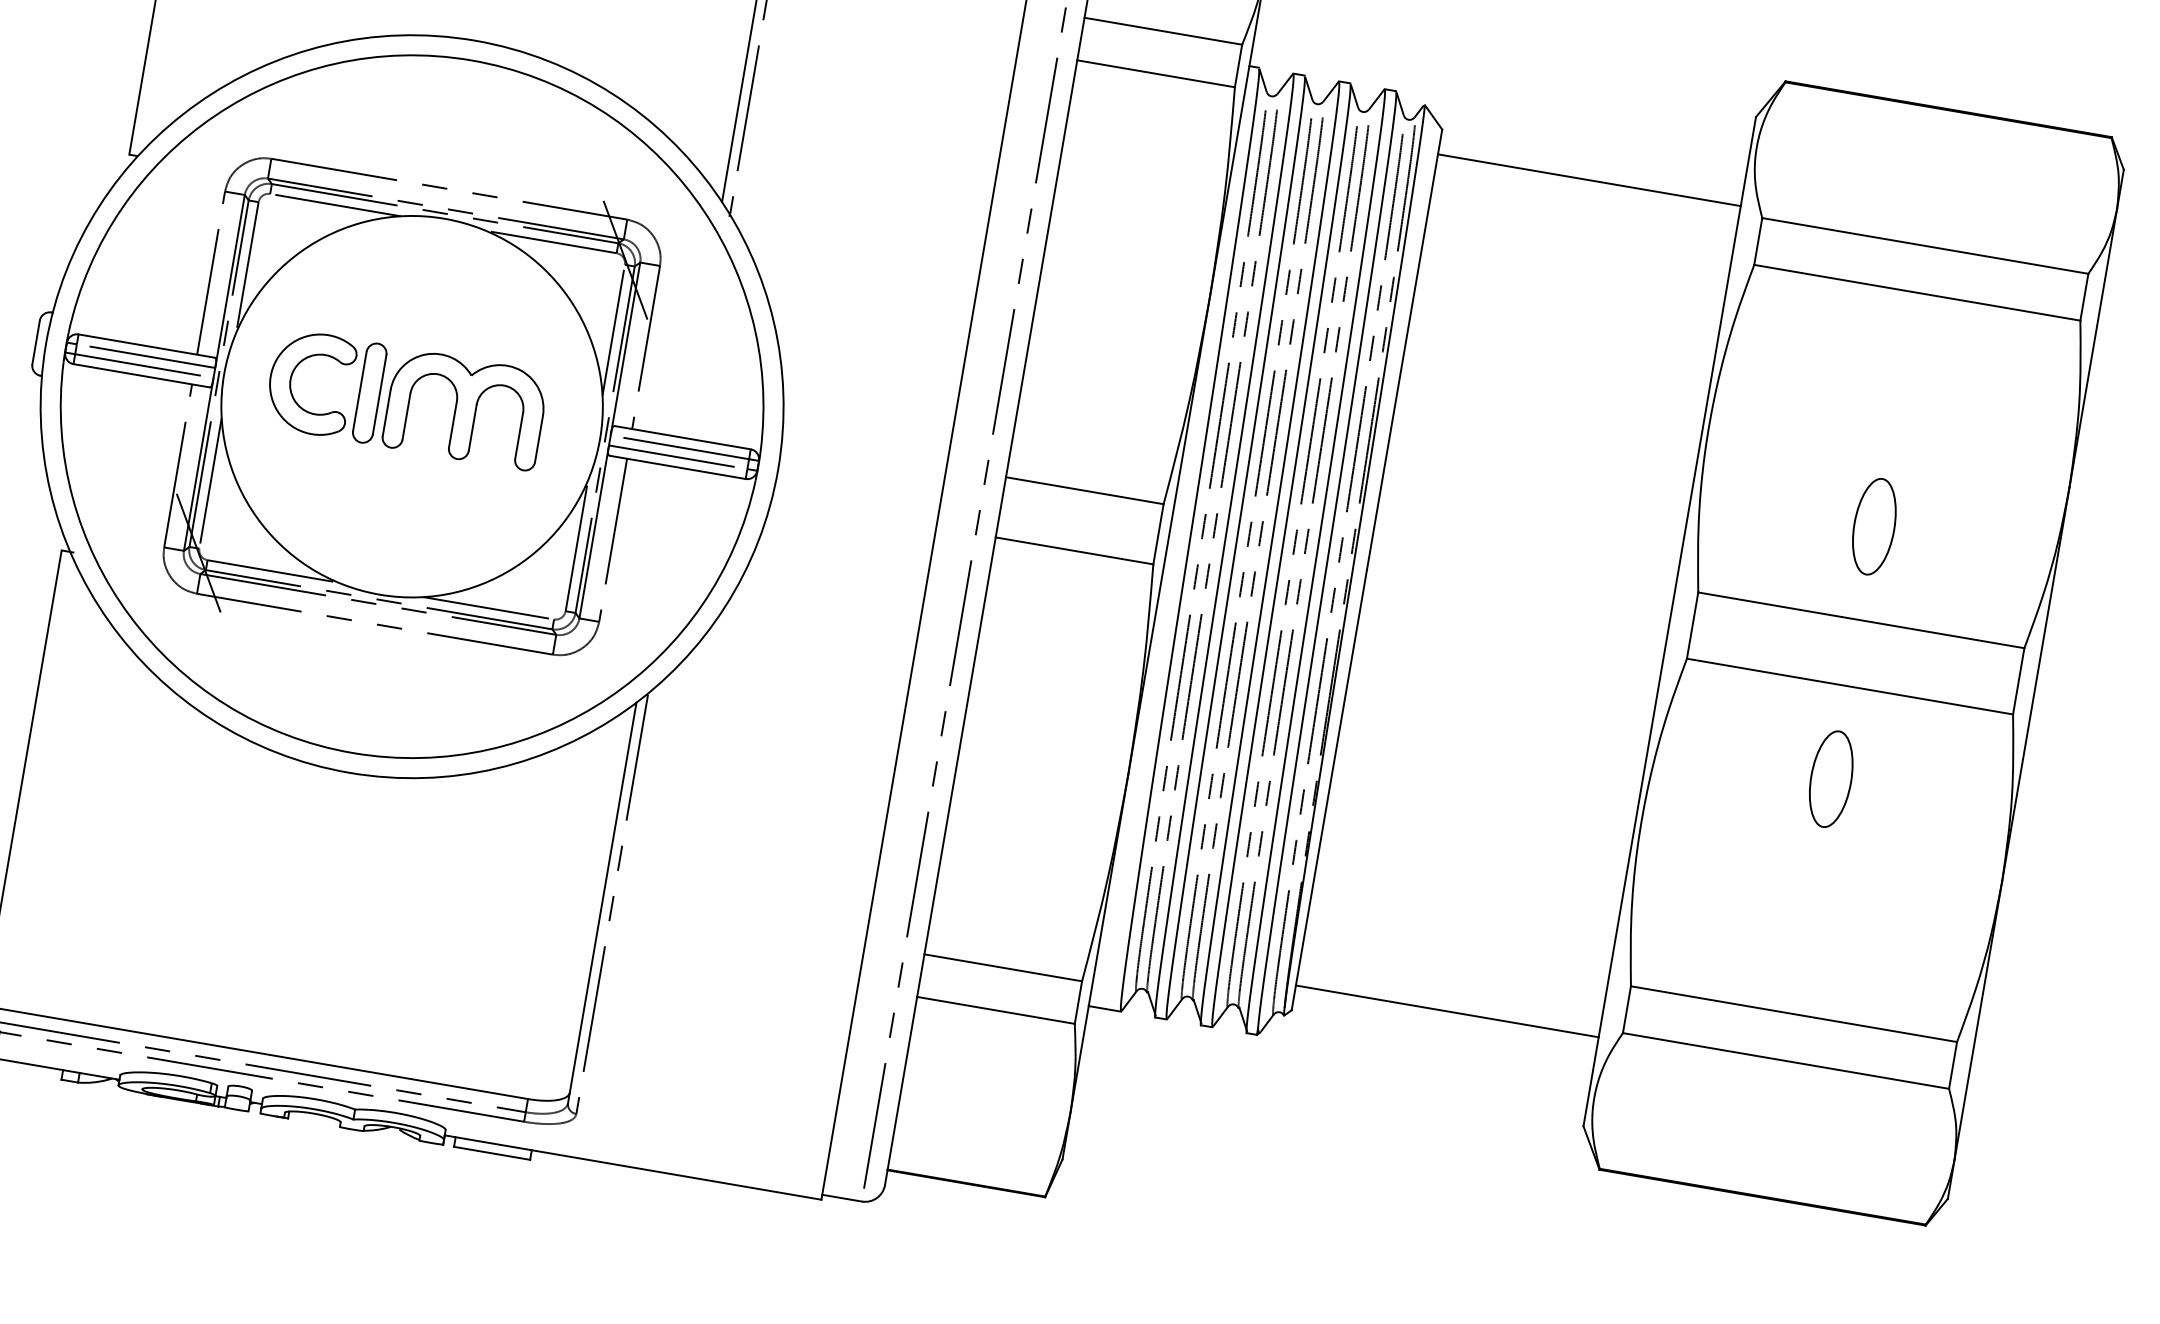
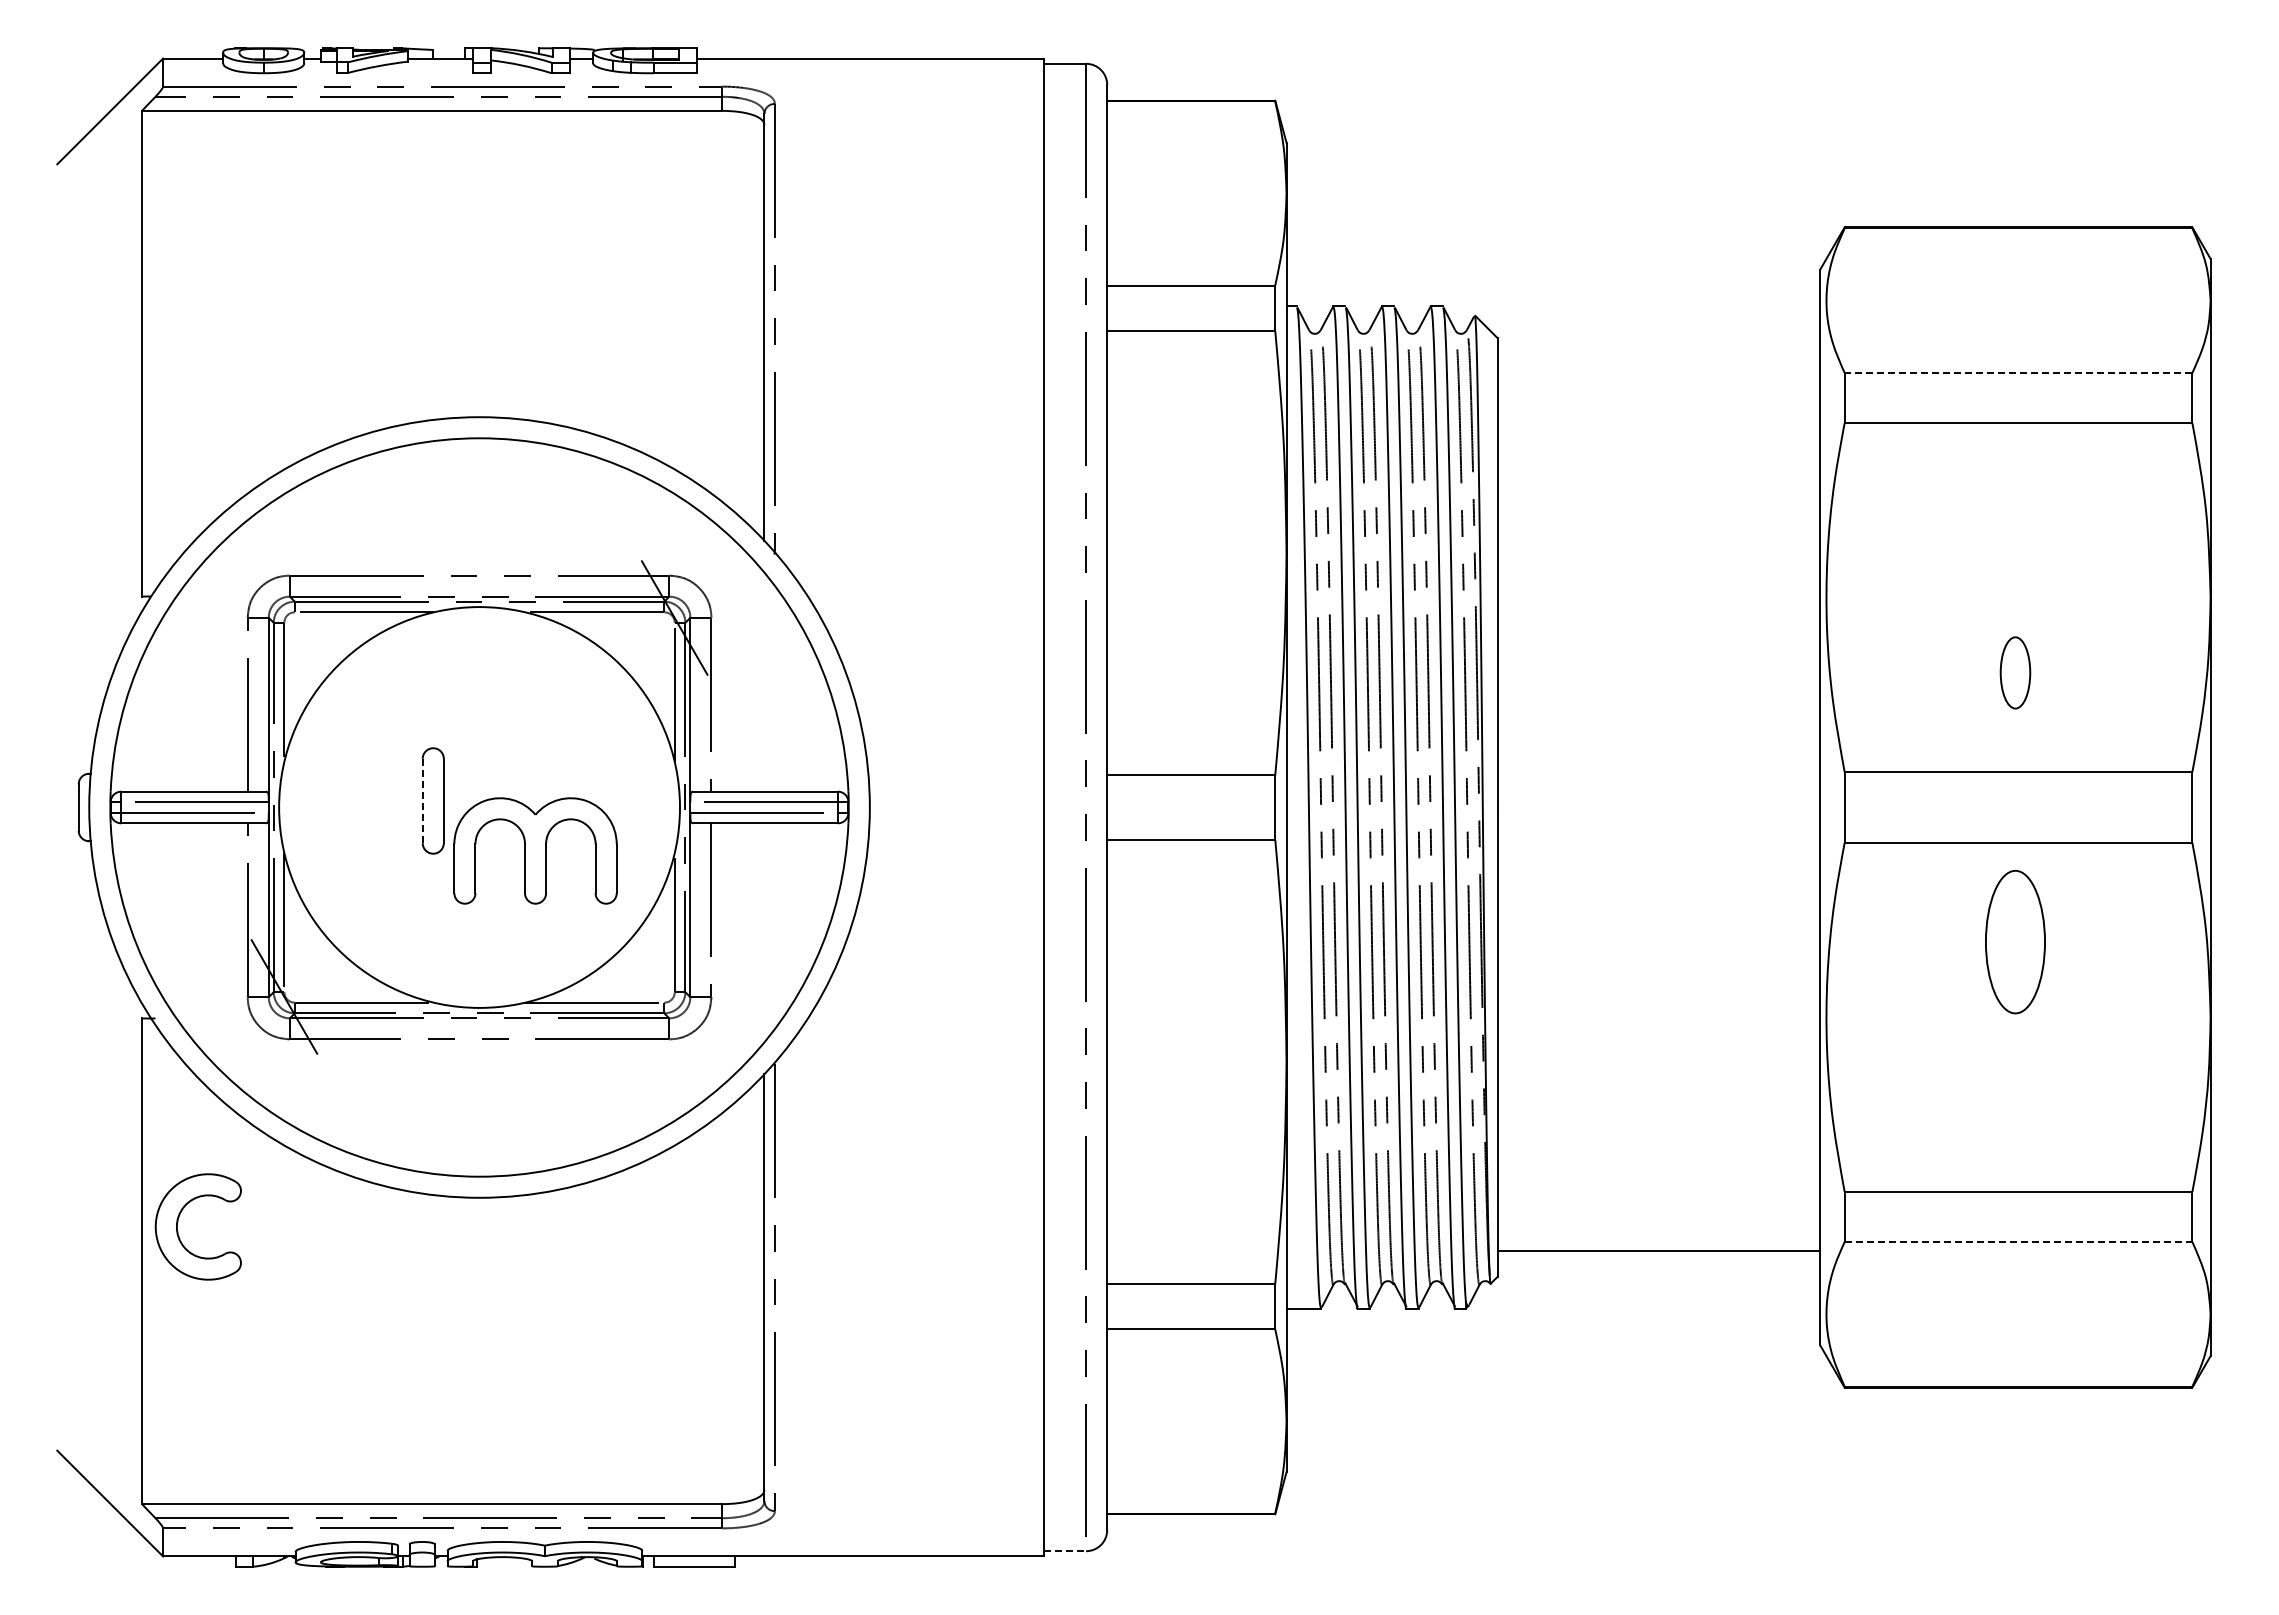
line: (1588, 180) -> (1658, 364), removed
line: (1925, 246) -> (2018, 373), solid -> dashed
part: (292, 375) -> (178, 1222), moved
line: (359, 391) -> (422, 801), solid -> dashed
part: (465, 409) -> (535, 850), moved
part: (1874, 526) -> (2015, 672), size x0.7
part: (1831, 778) -> (2015, 941), size x1.4
line: (1786, 1060) -> (2018, 1241), solid -> dashed
line: (842, 1198) -> (1065, 1551), solid -> dashed

